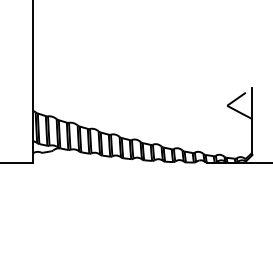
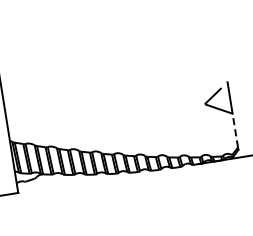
line: (252, 135) -> (235, 130), solid -> dashed

